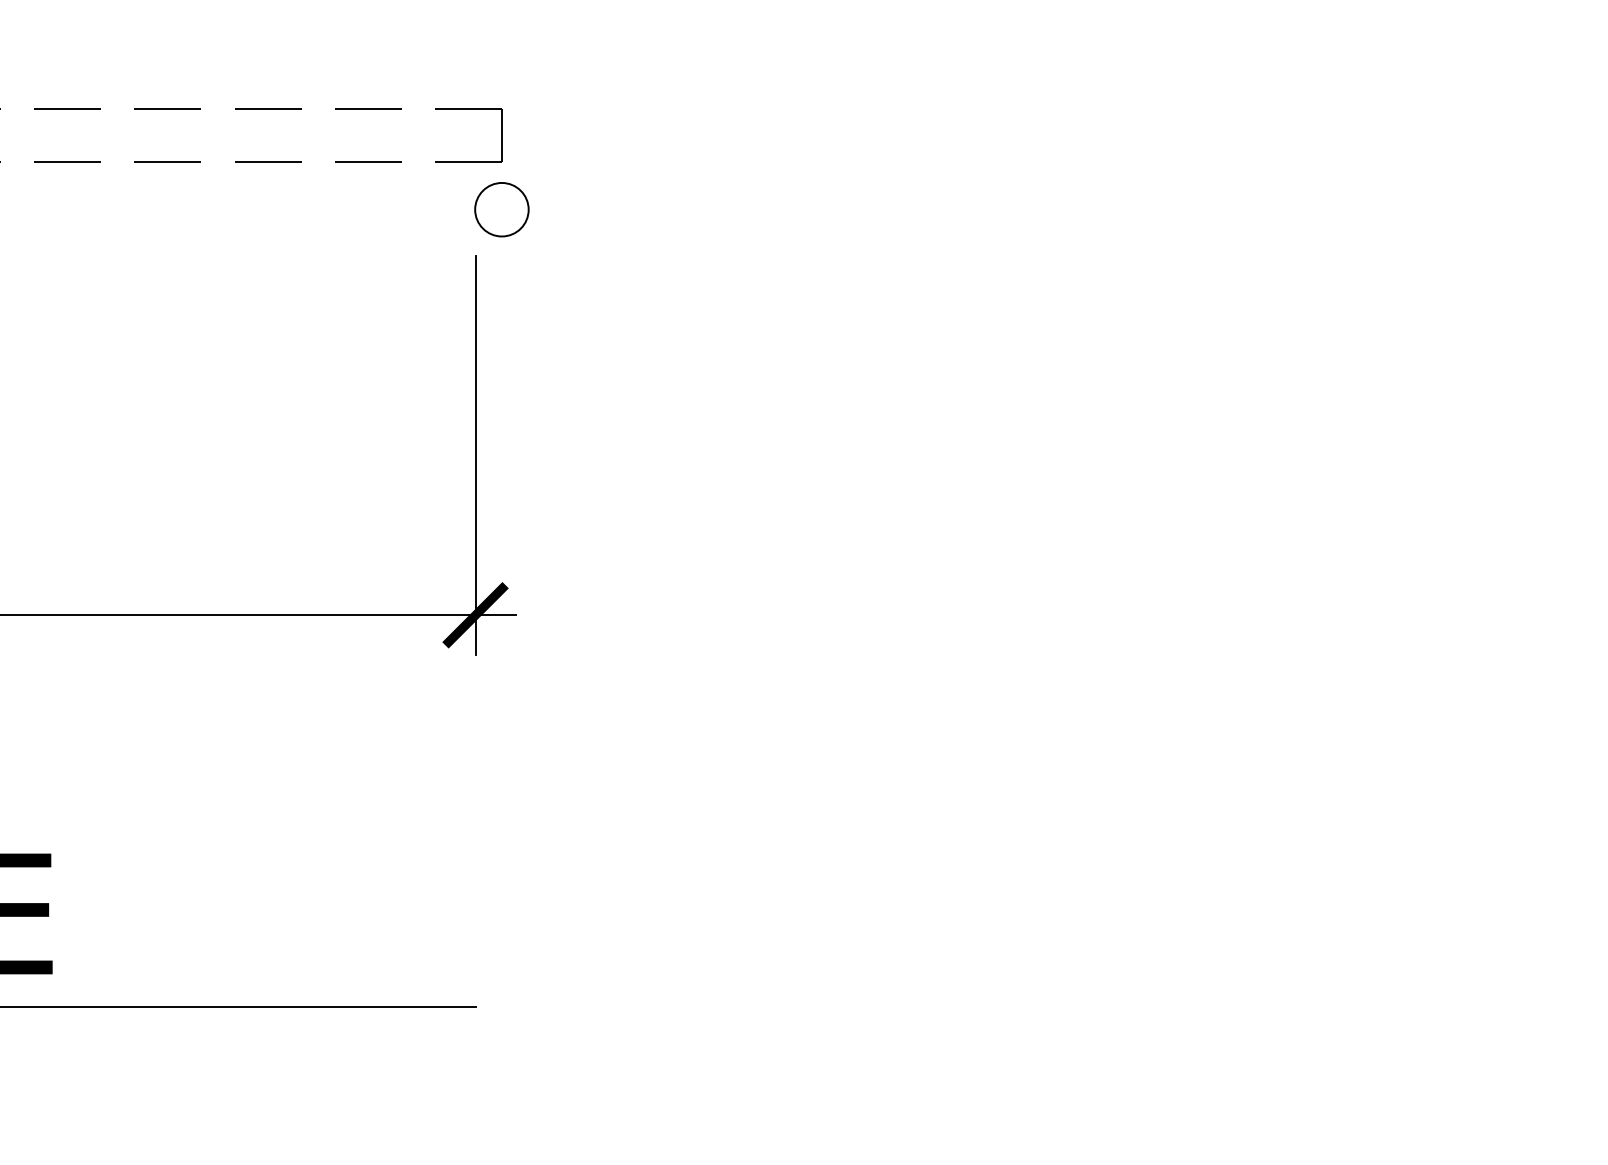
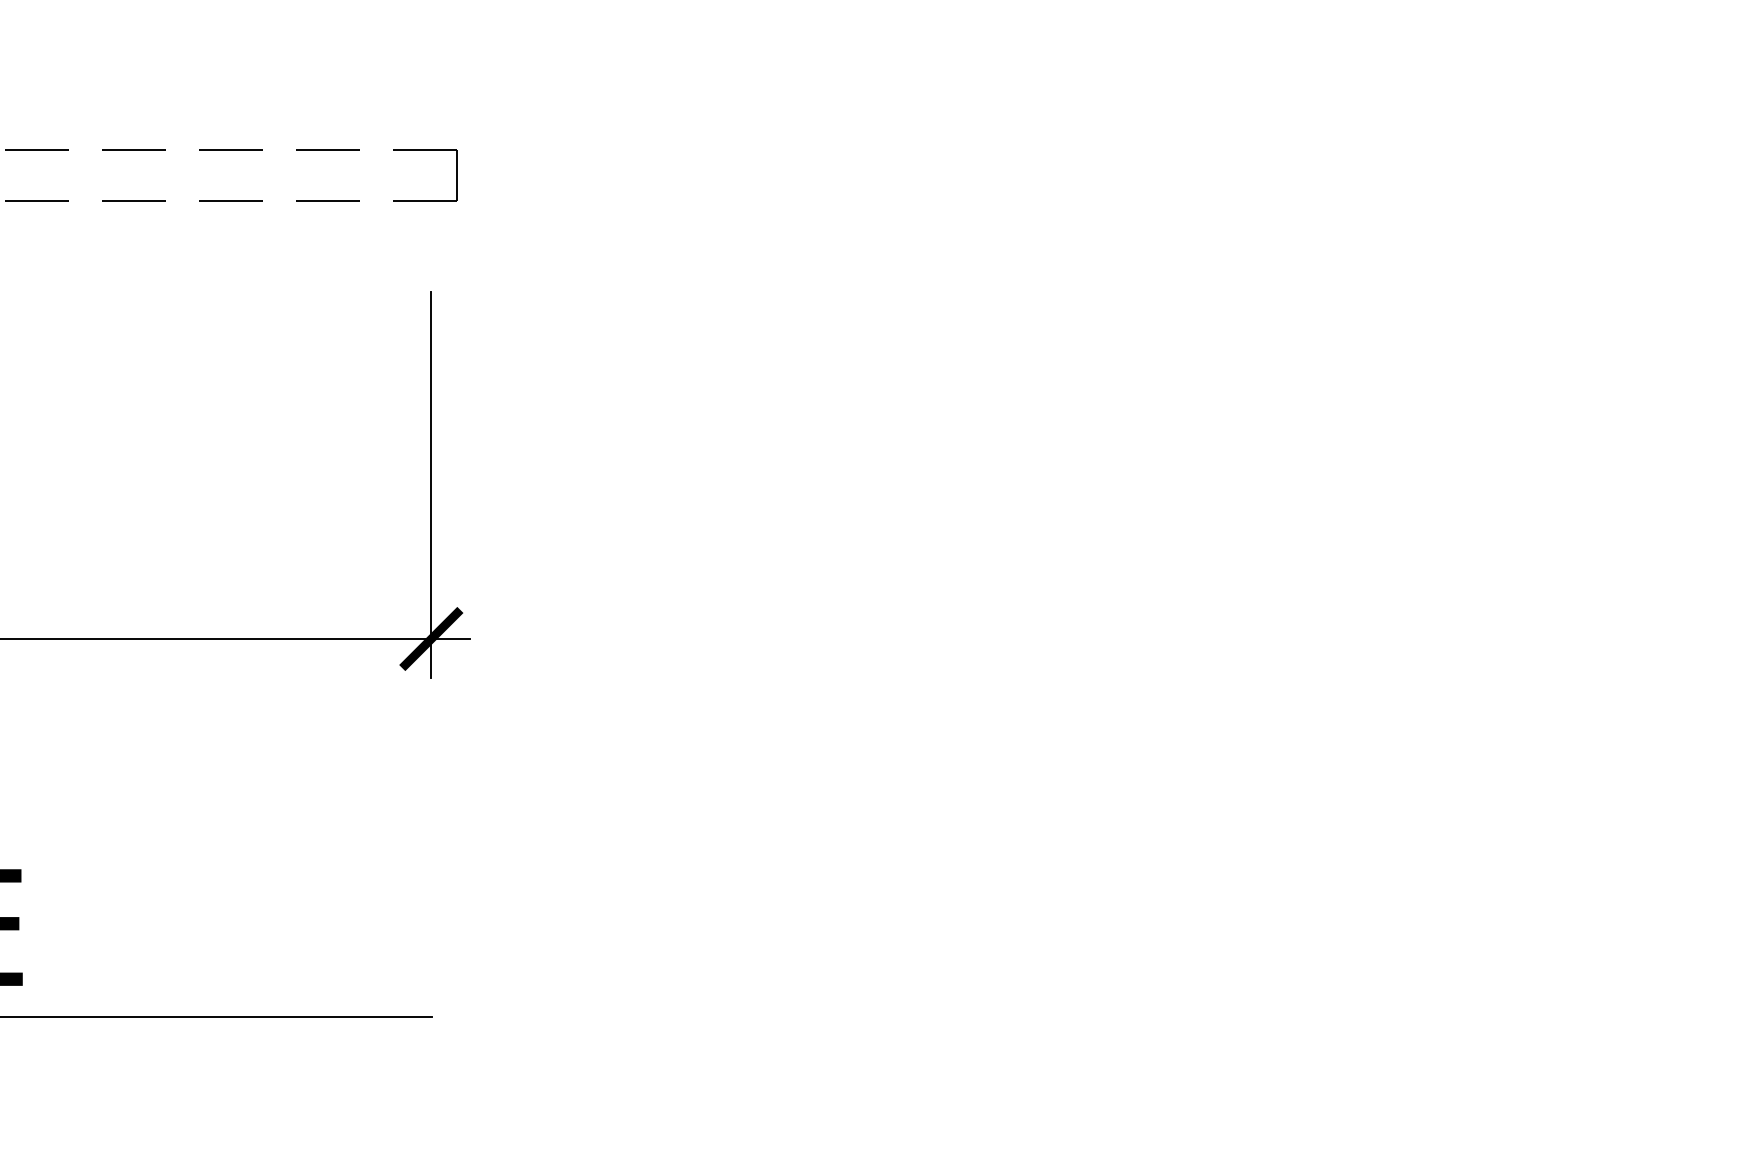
circle: (501, 208) -> (456, 246), removed

